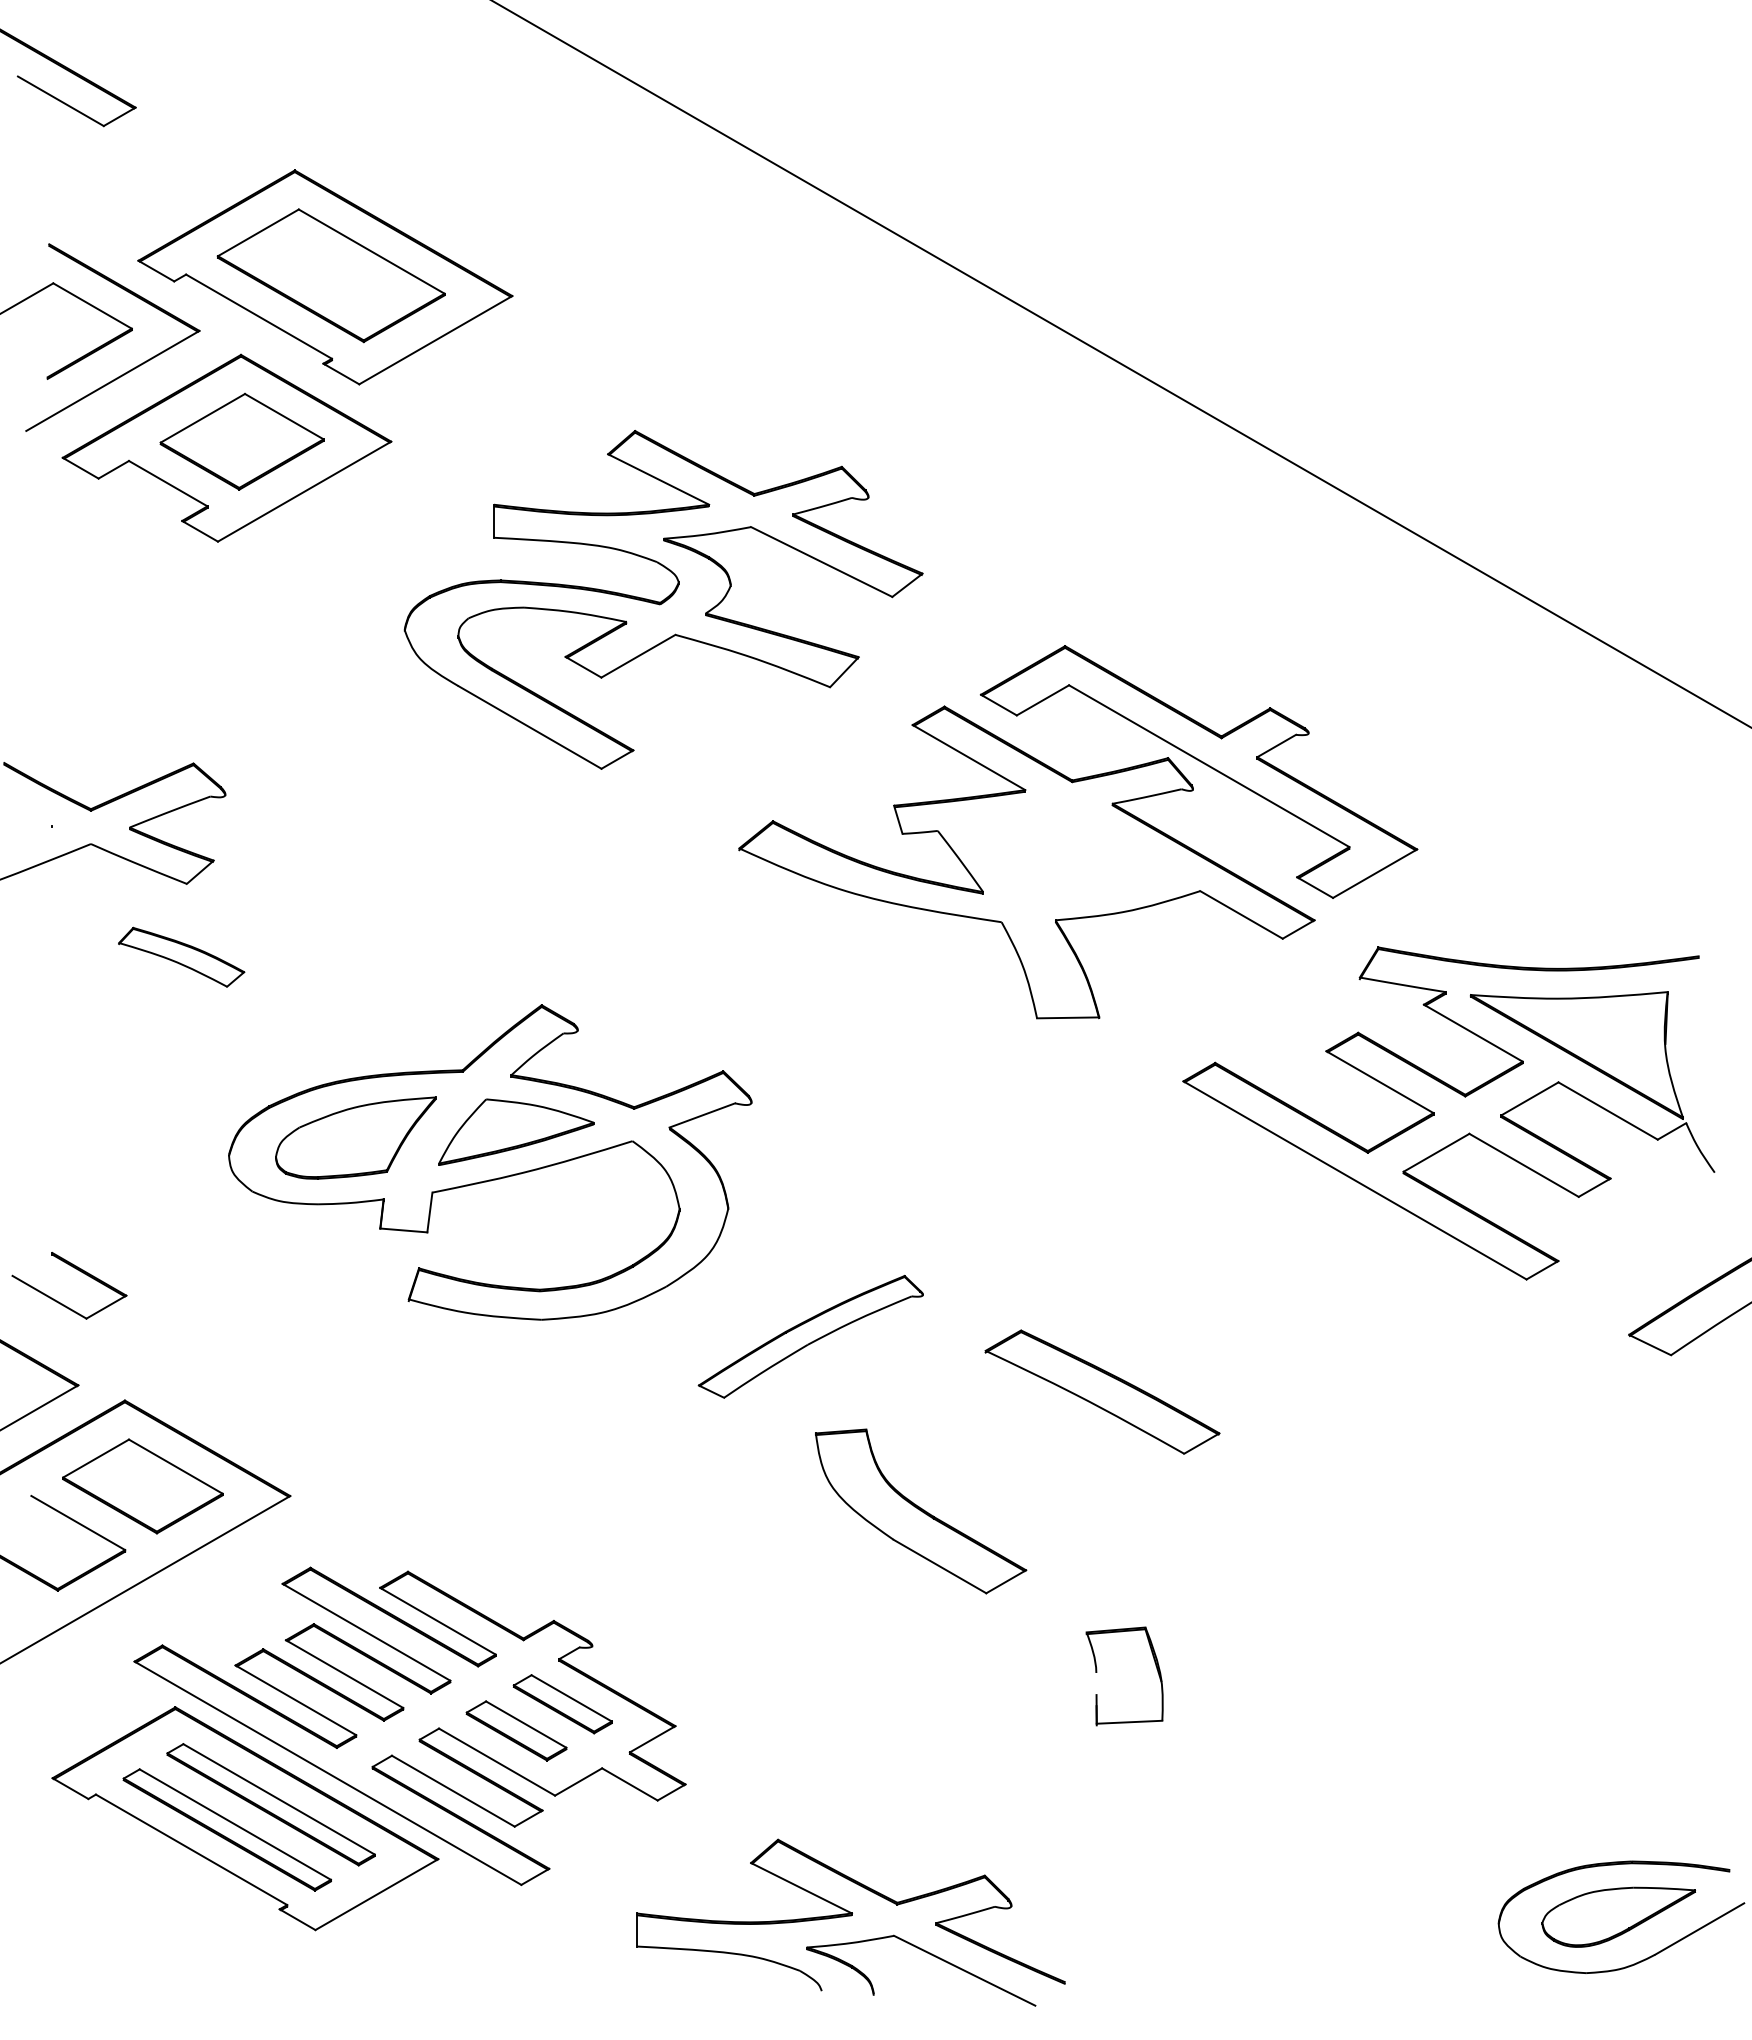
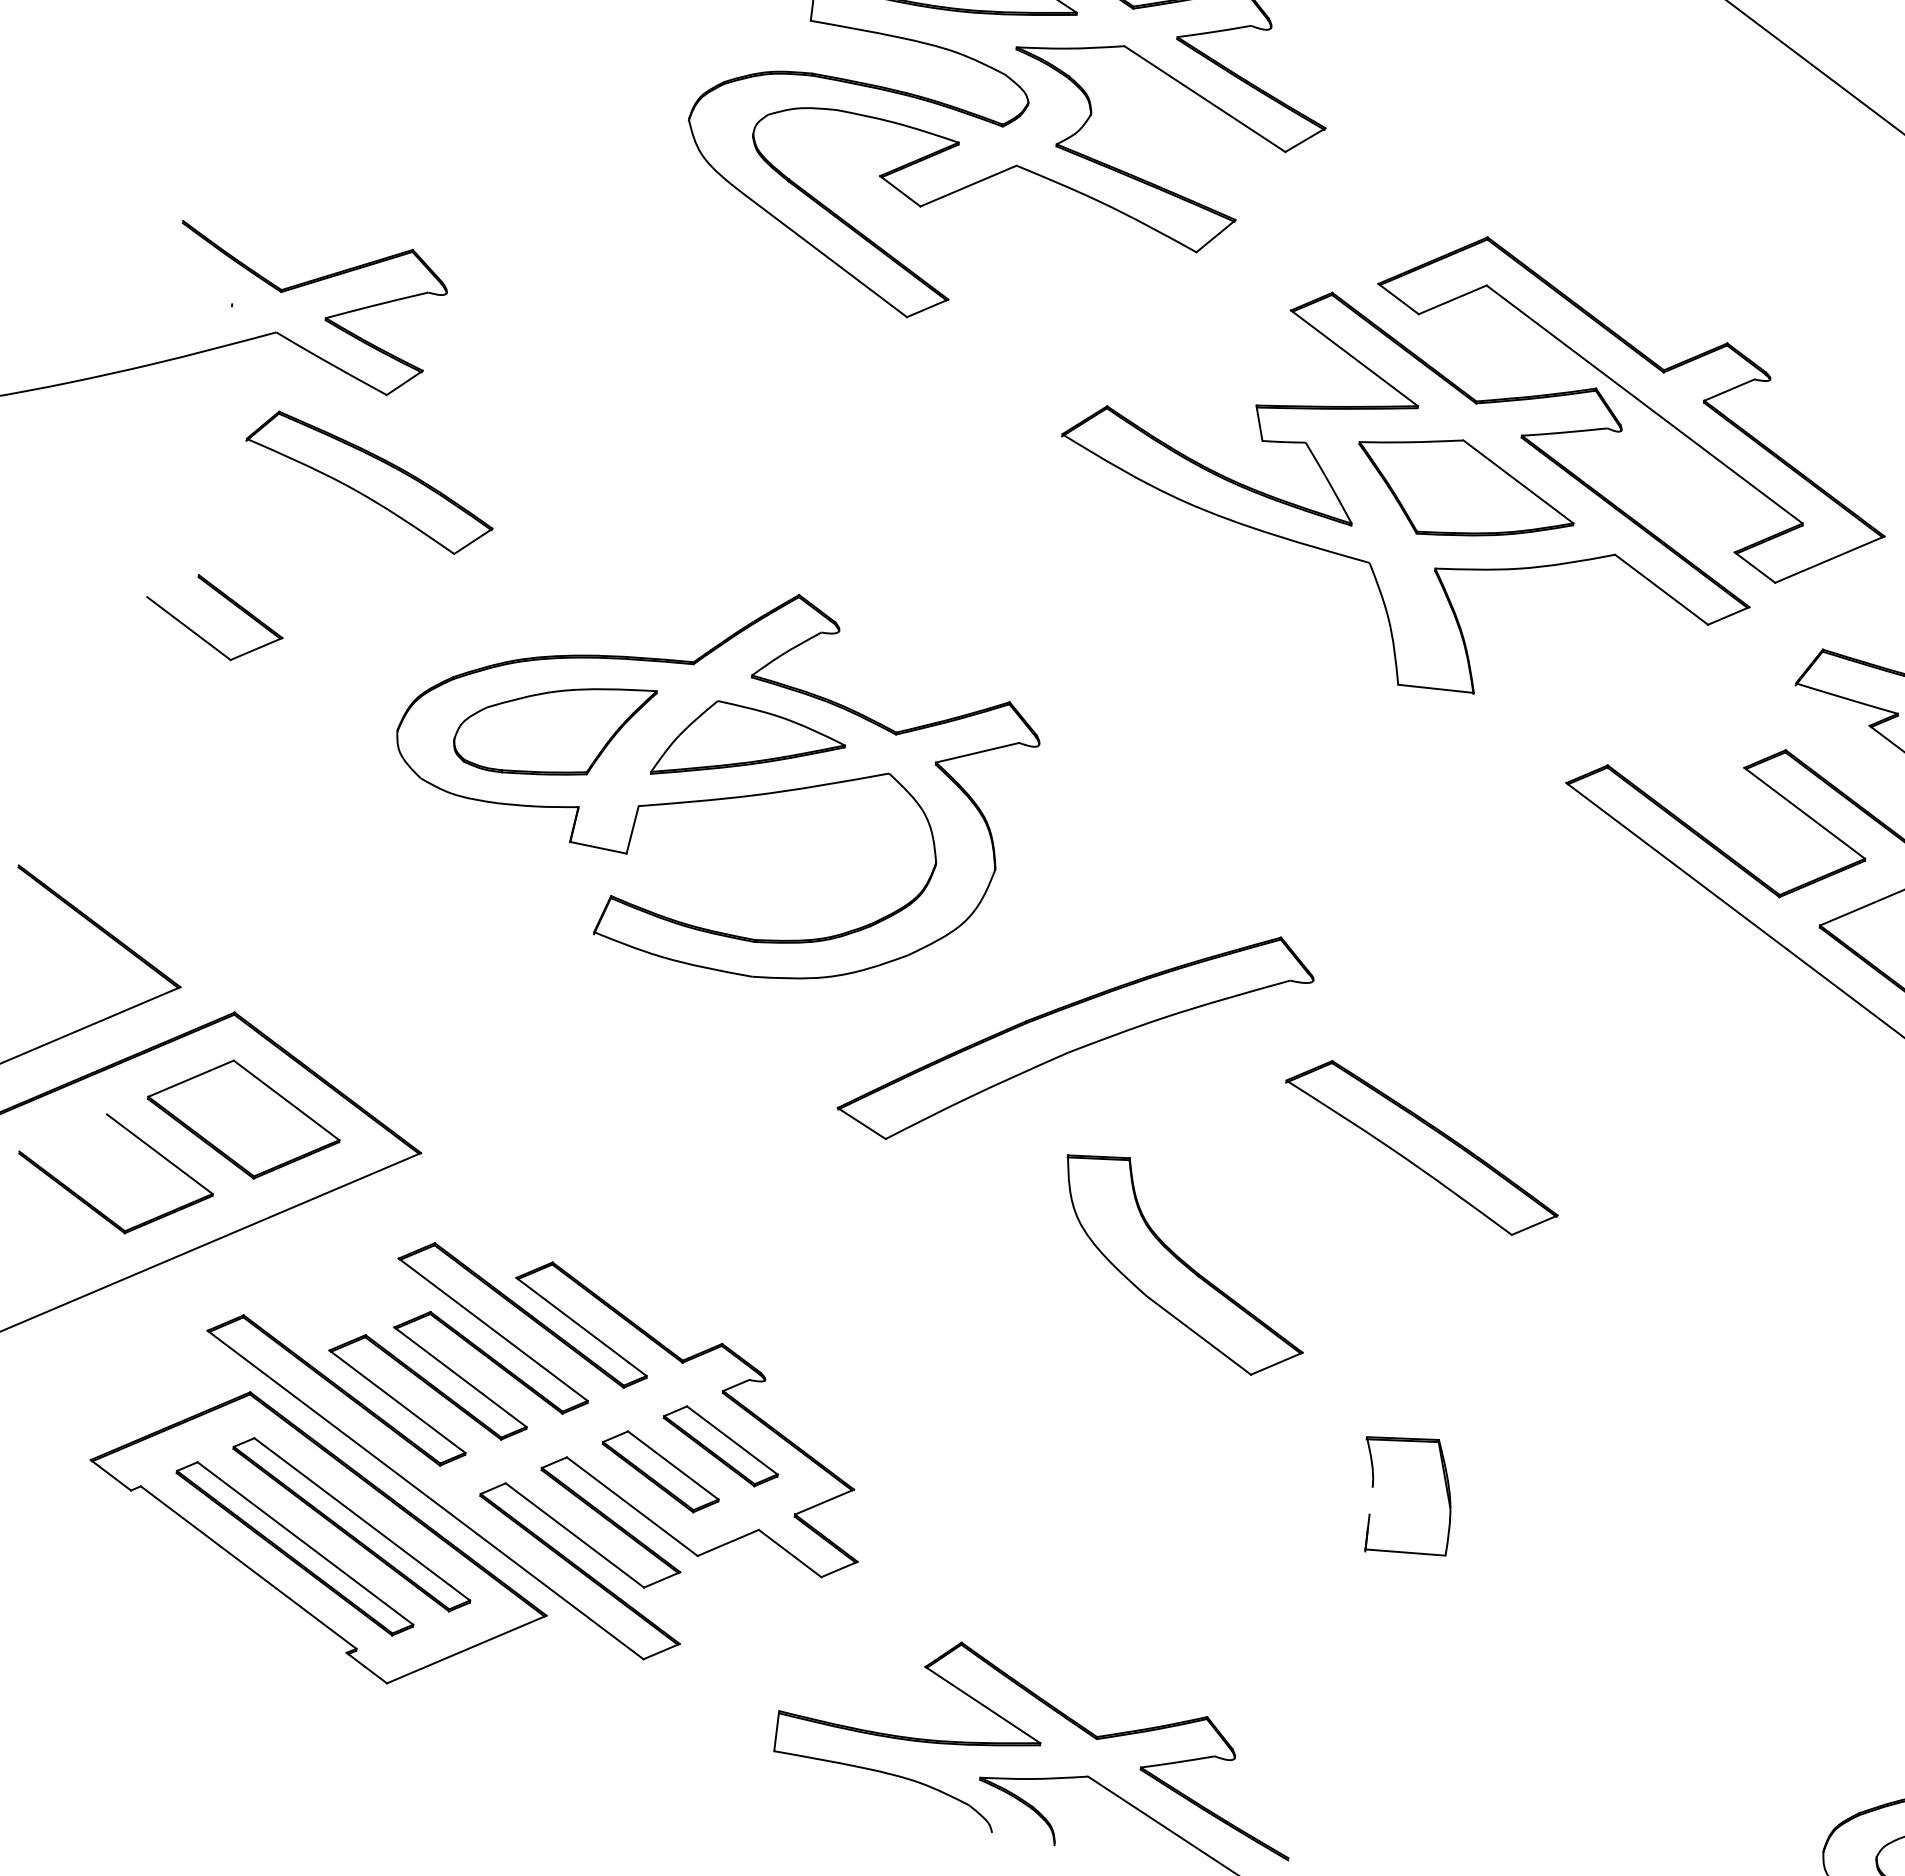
part: (1072, 853) -> (1465, 490), added
part: (181, 957) -> (369, 483), size x1.67
part: (77, 1270) -> (226, 600), moved
part: (810, 1336) -> (1075, 1037), size x1.67

